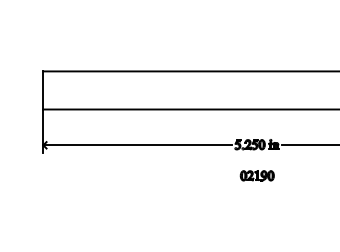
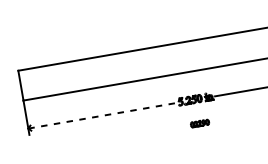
line: (138, 145) -> (102, 115), solid -> dashed
part: (256, 175) -> (199, 123), size x0.7

